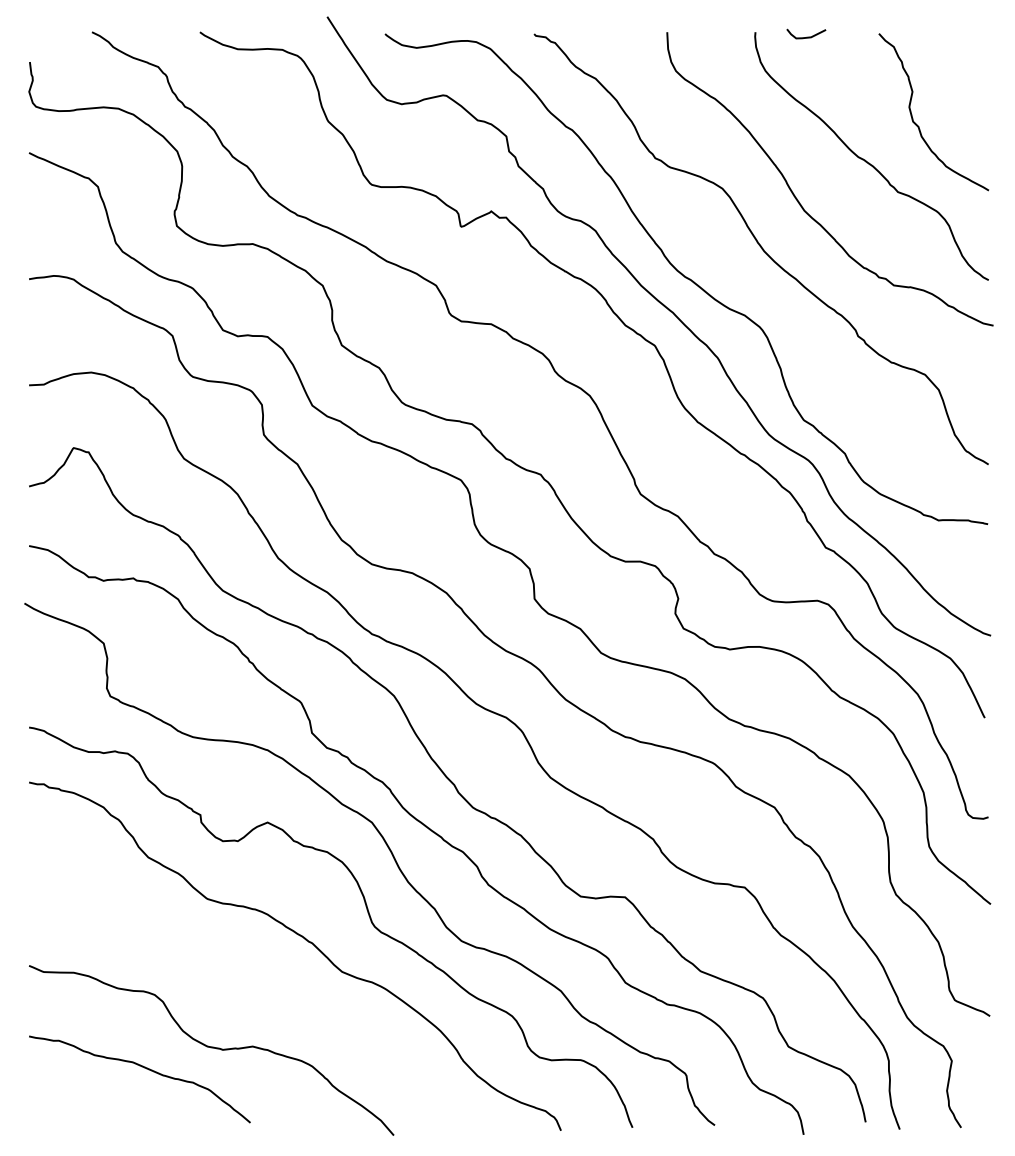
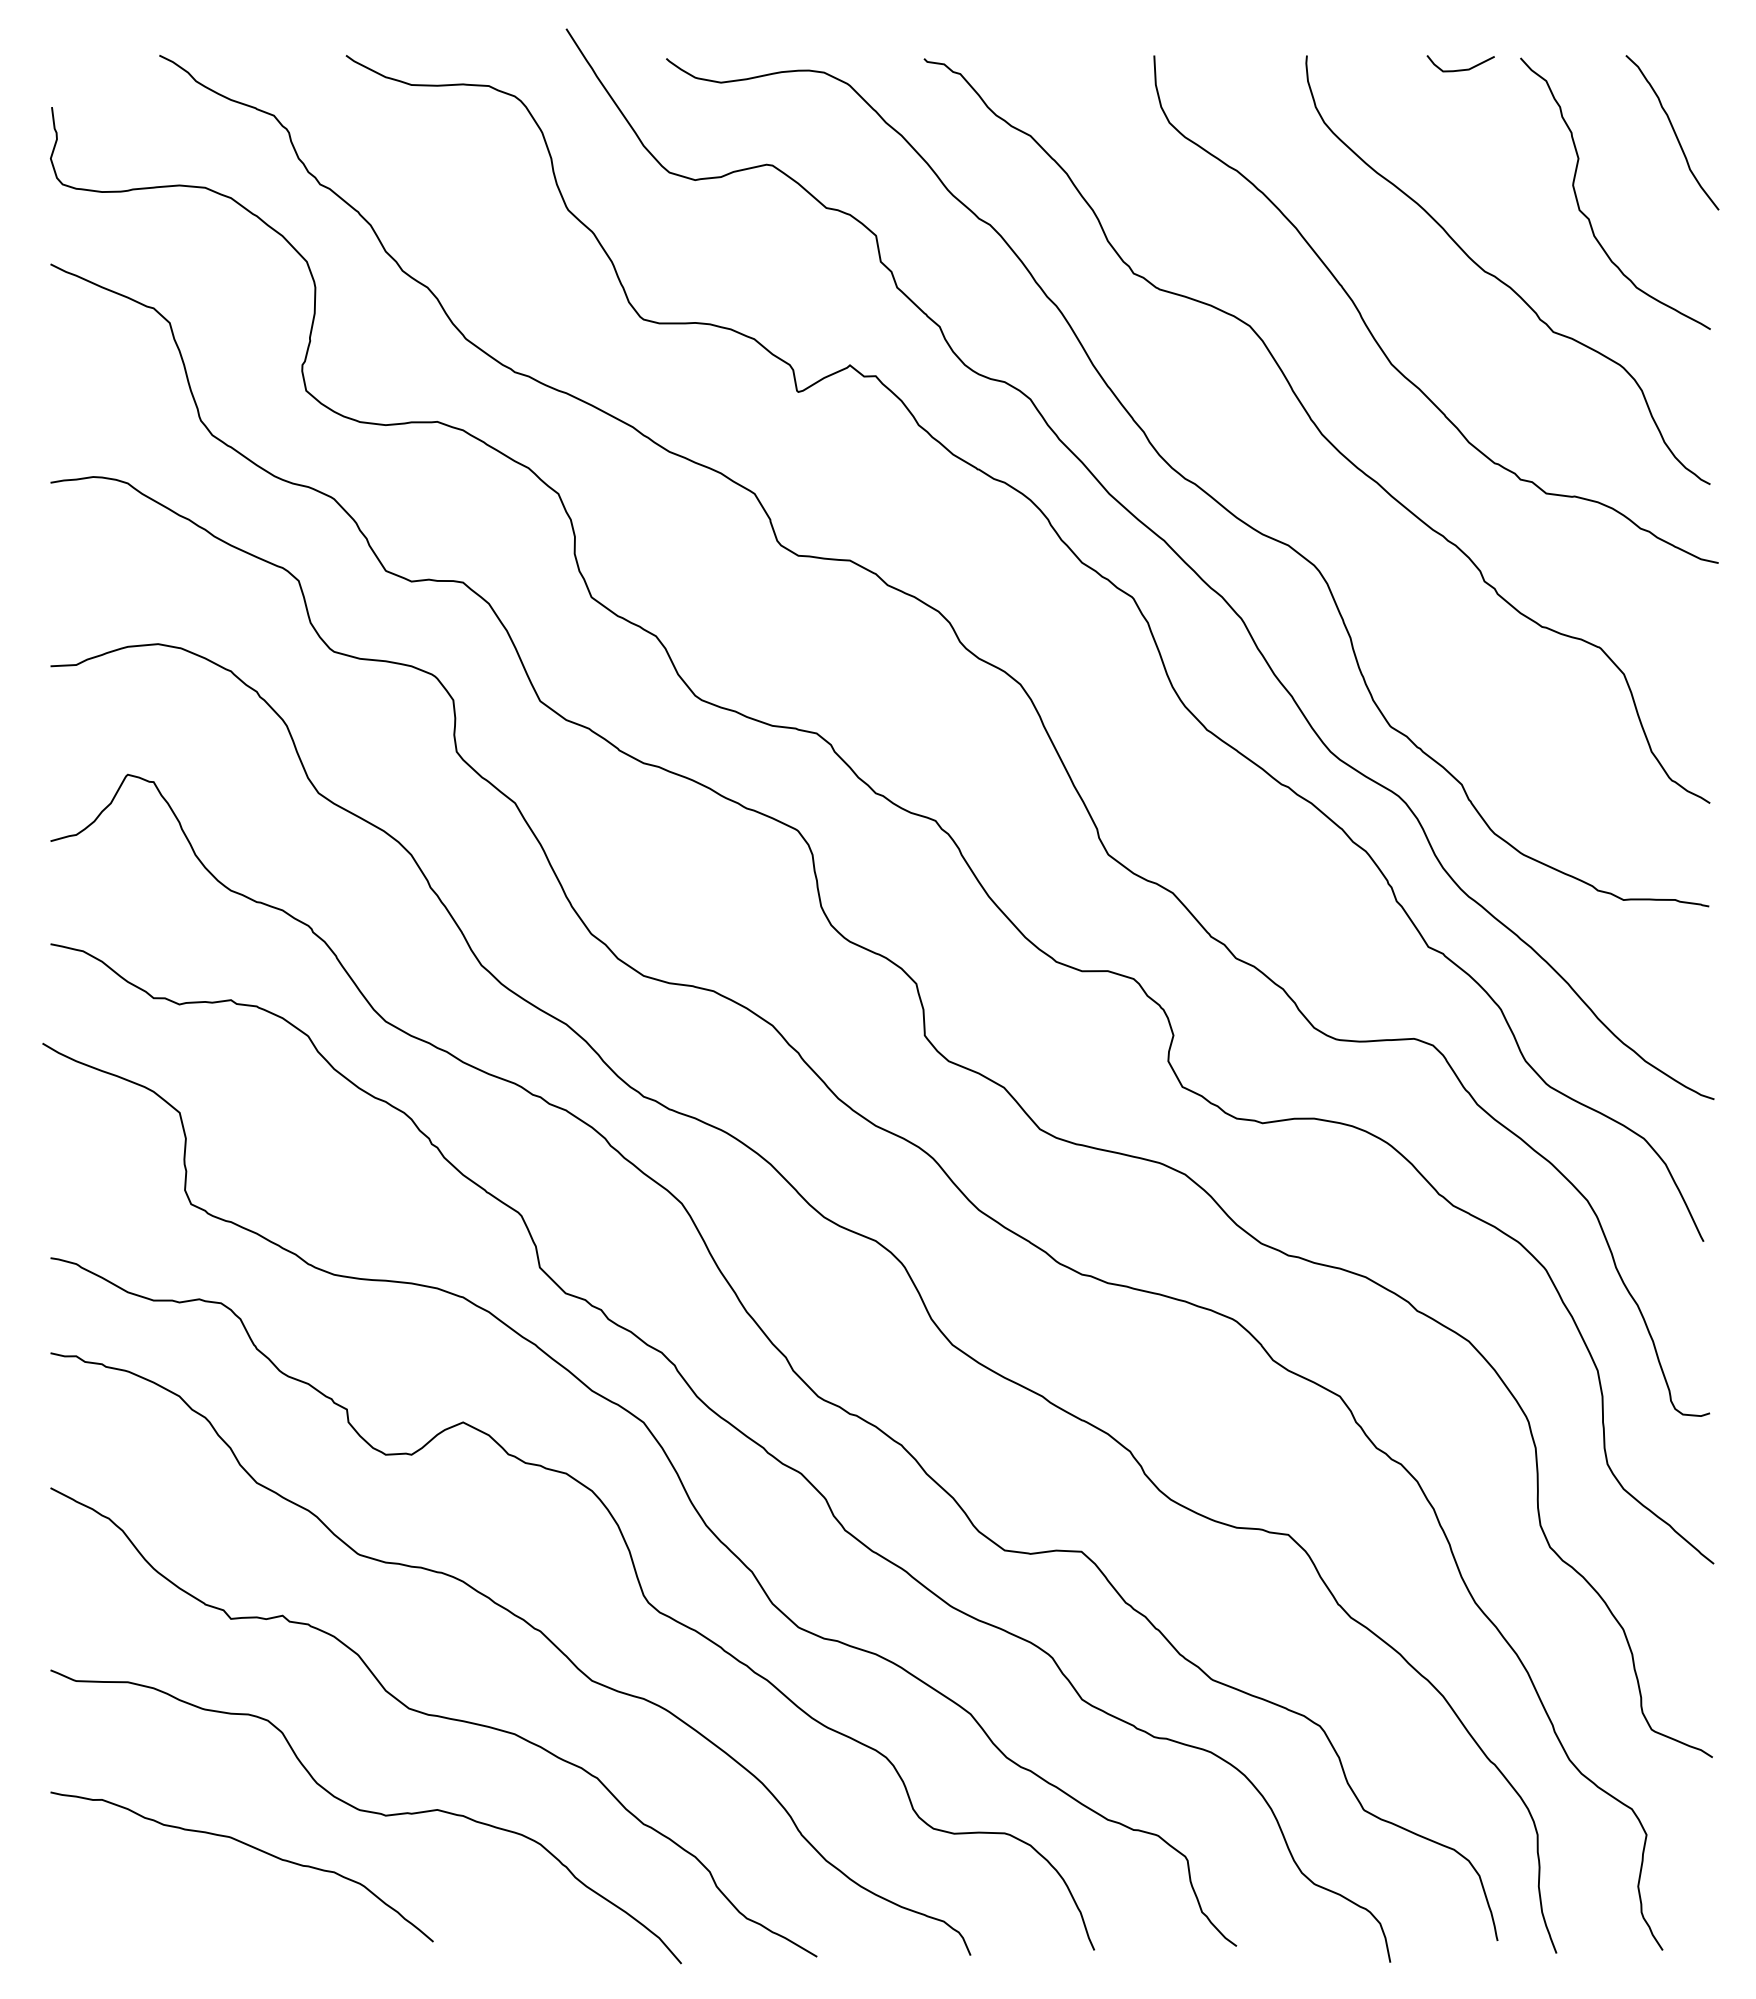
curve: (806, 36) -> (1460, 68), moved
curve: (966, 75) -> (1671, 130), added
curve: (252, 993) -> (436, 1718), added

